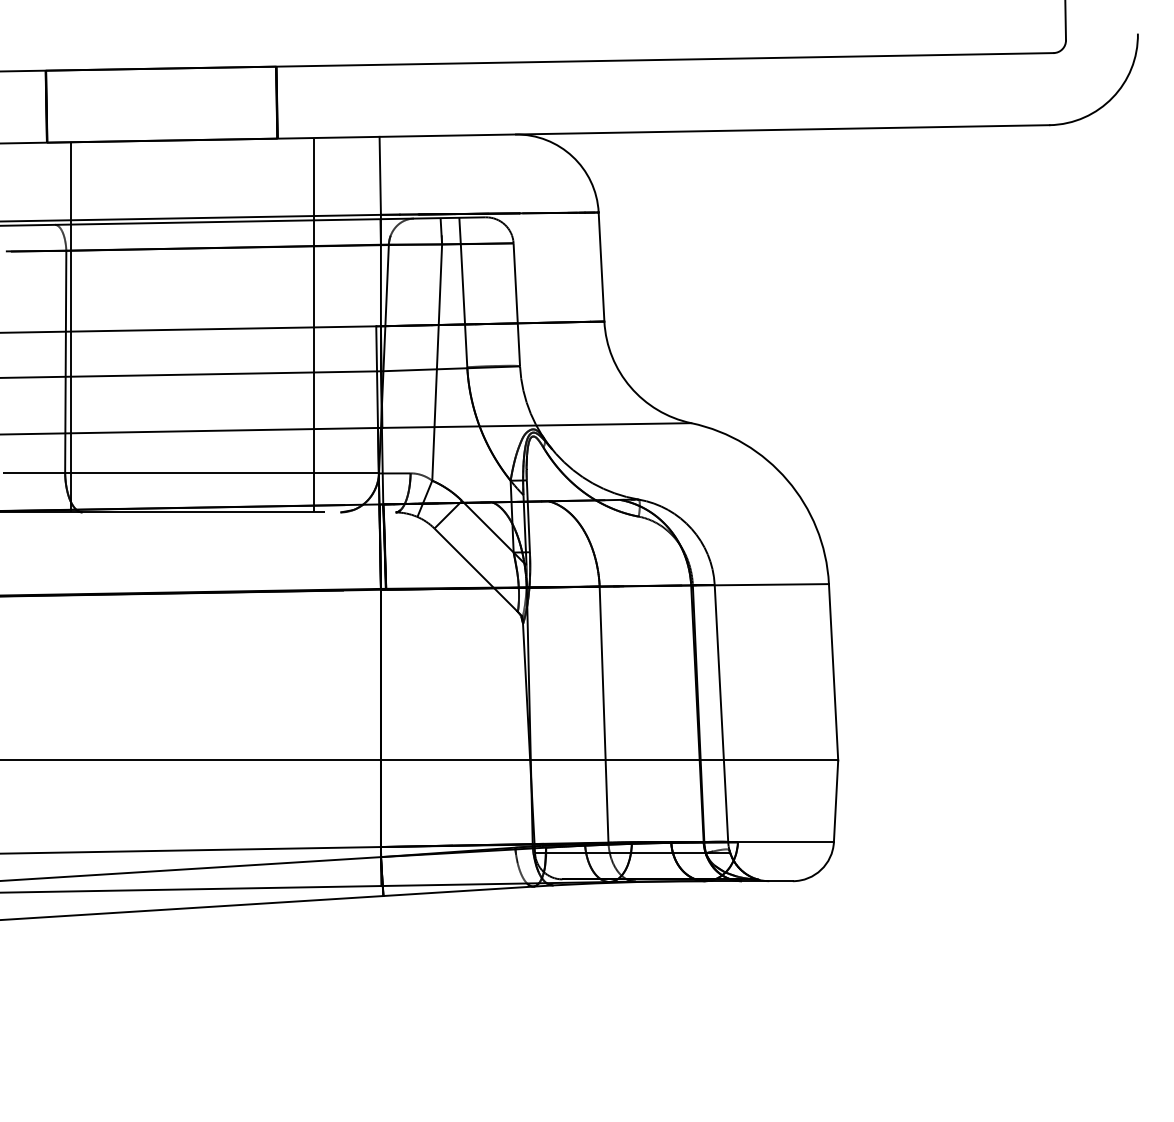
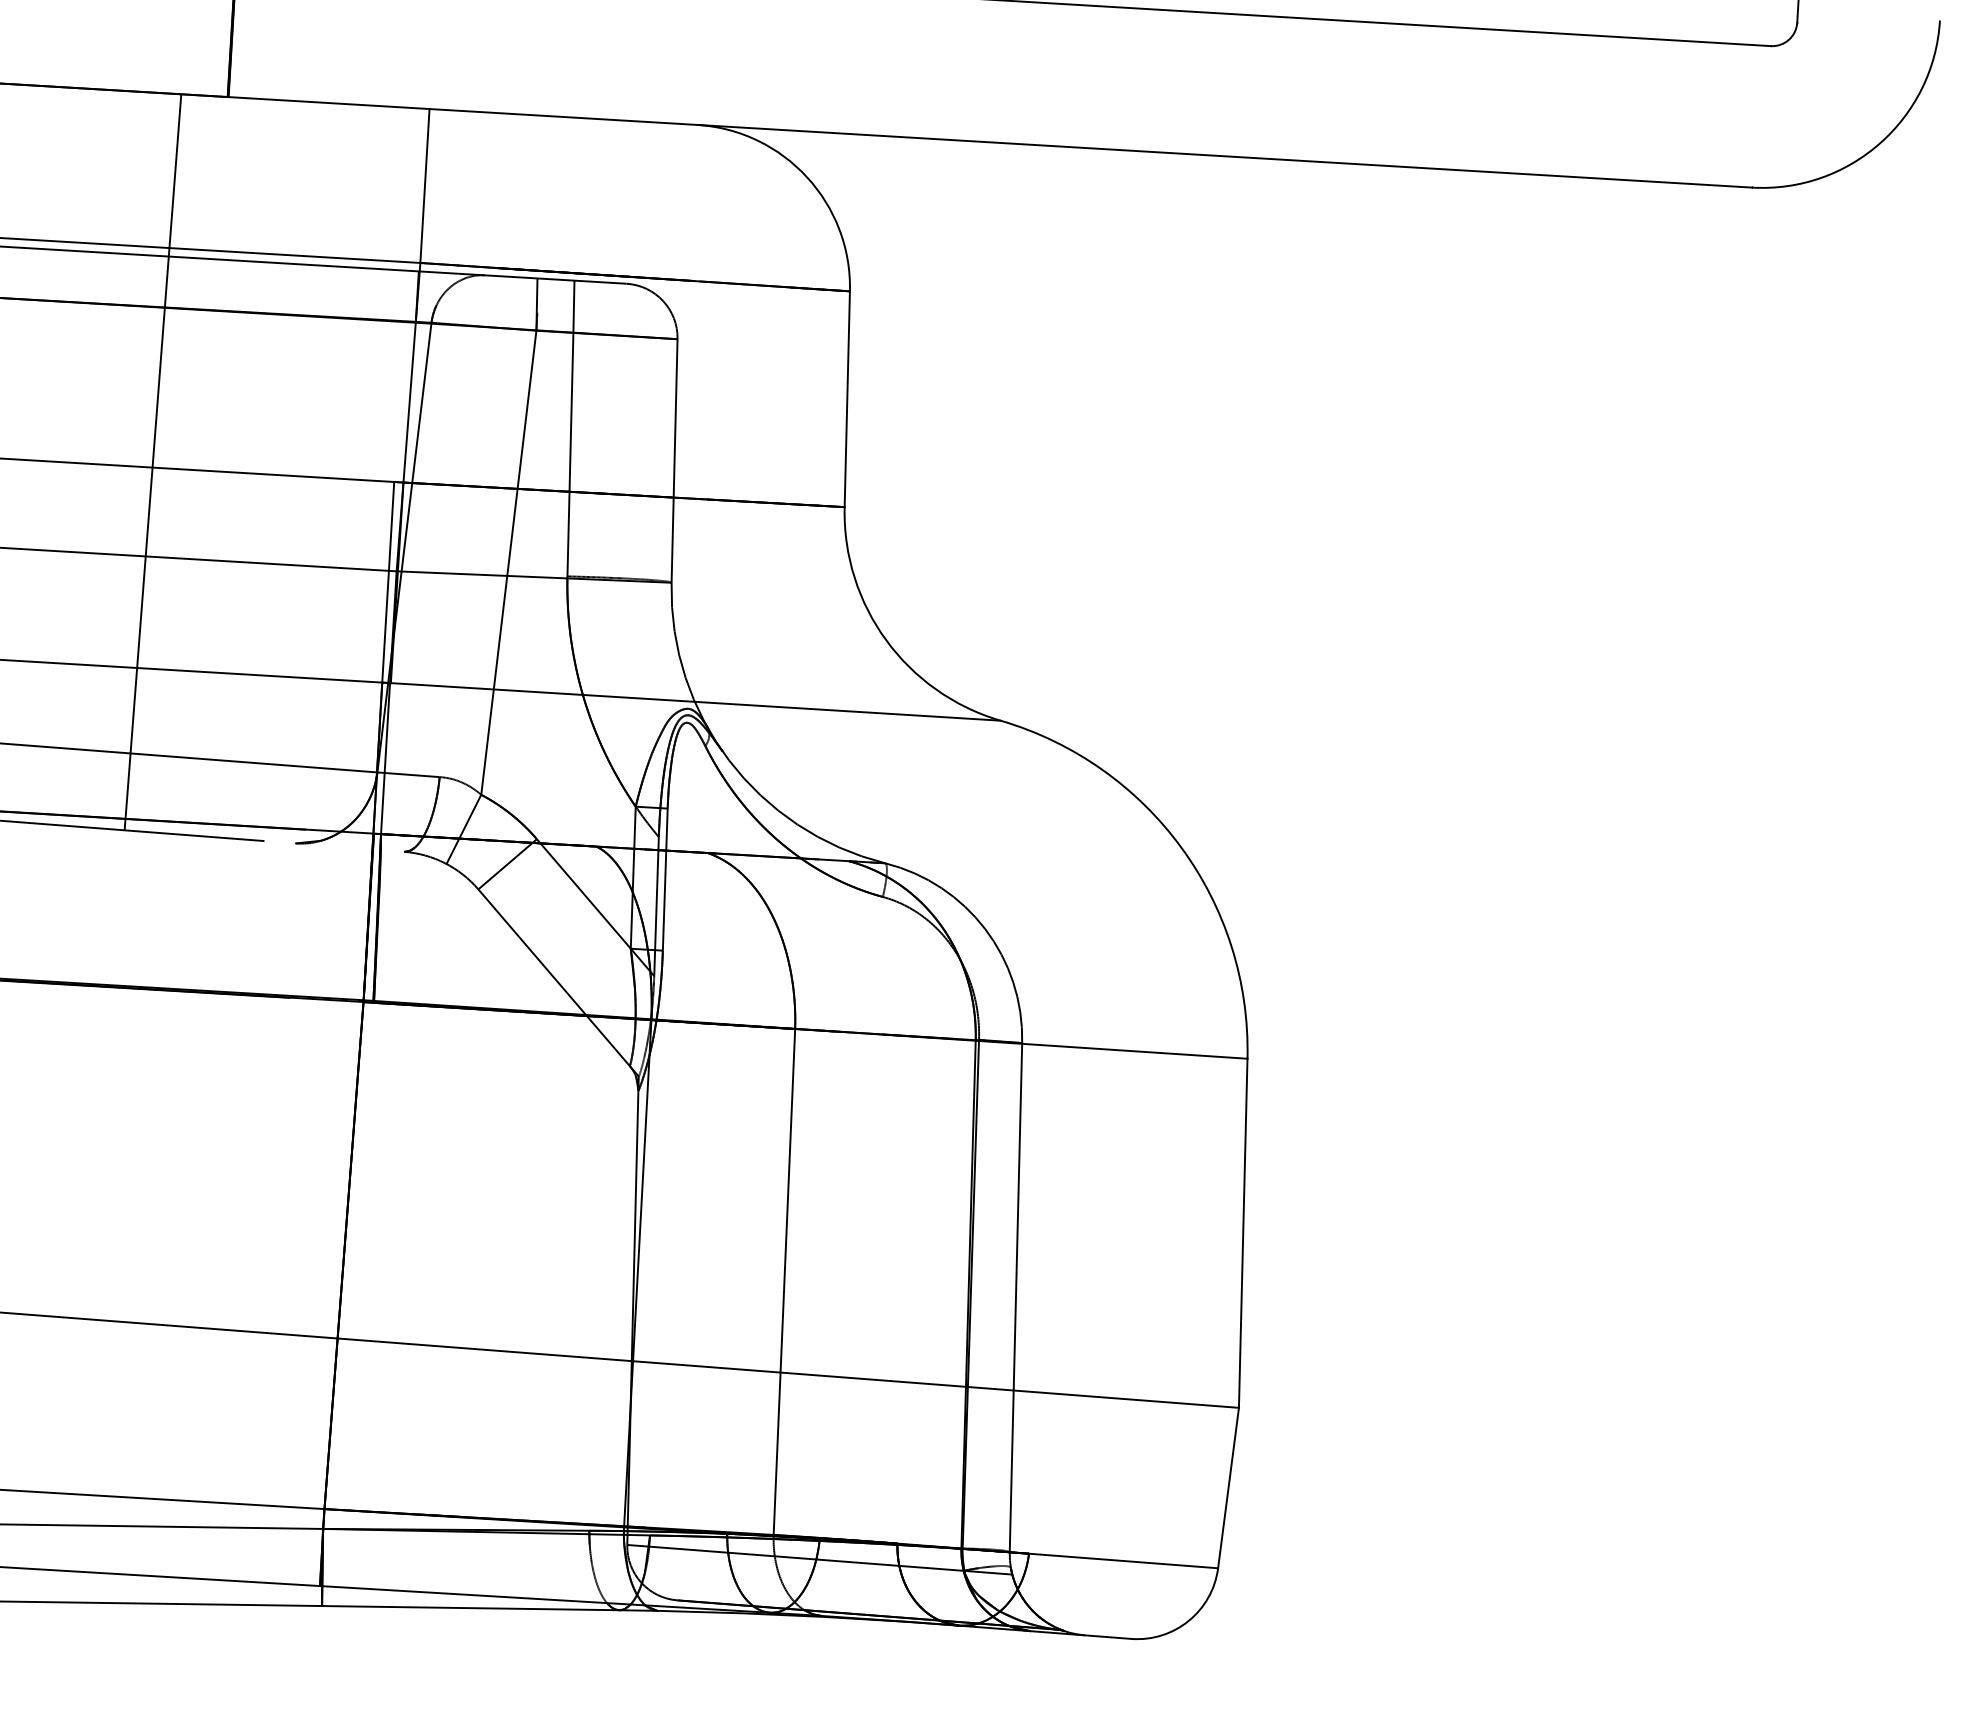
line: (313, 325) -> (152, 461), moved

